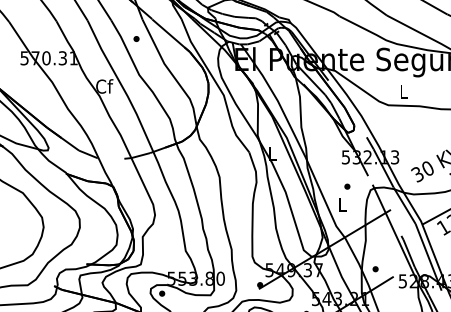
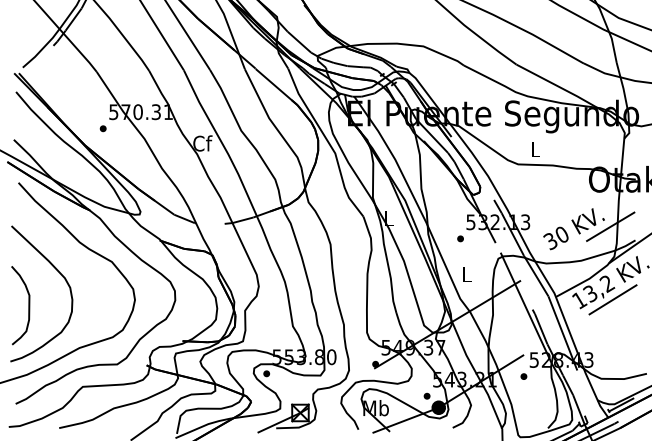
part: (135, 38) -> (102, 128), moved
part: (347, 186) -> (460, 238), moved
part: (375, 269) -> (523, 376), moved

